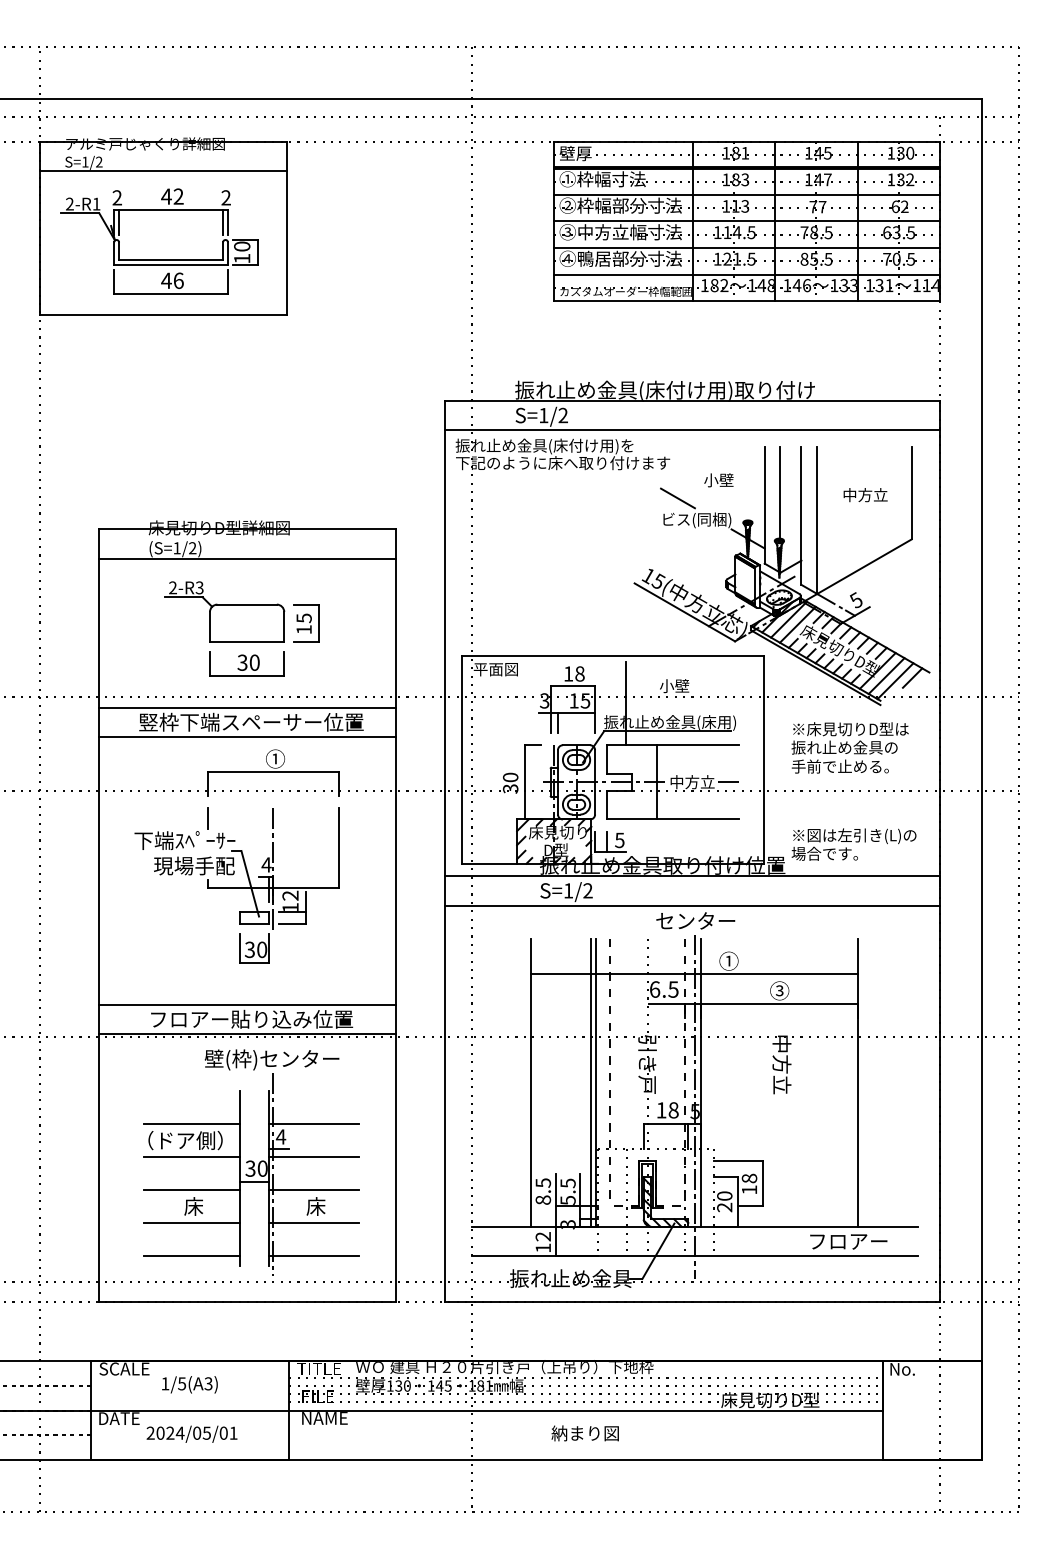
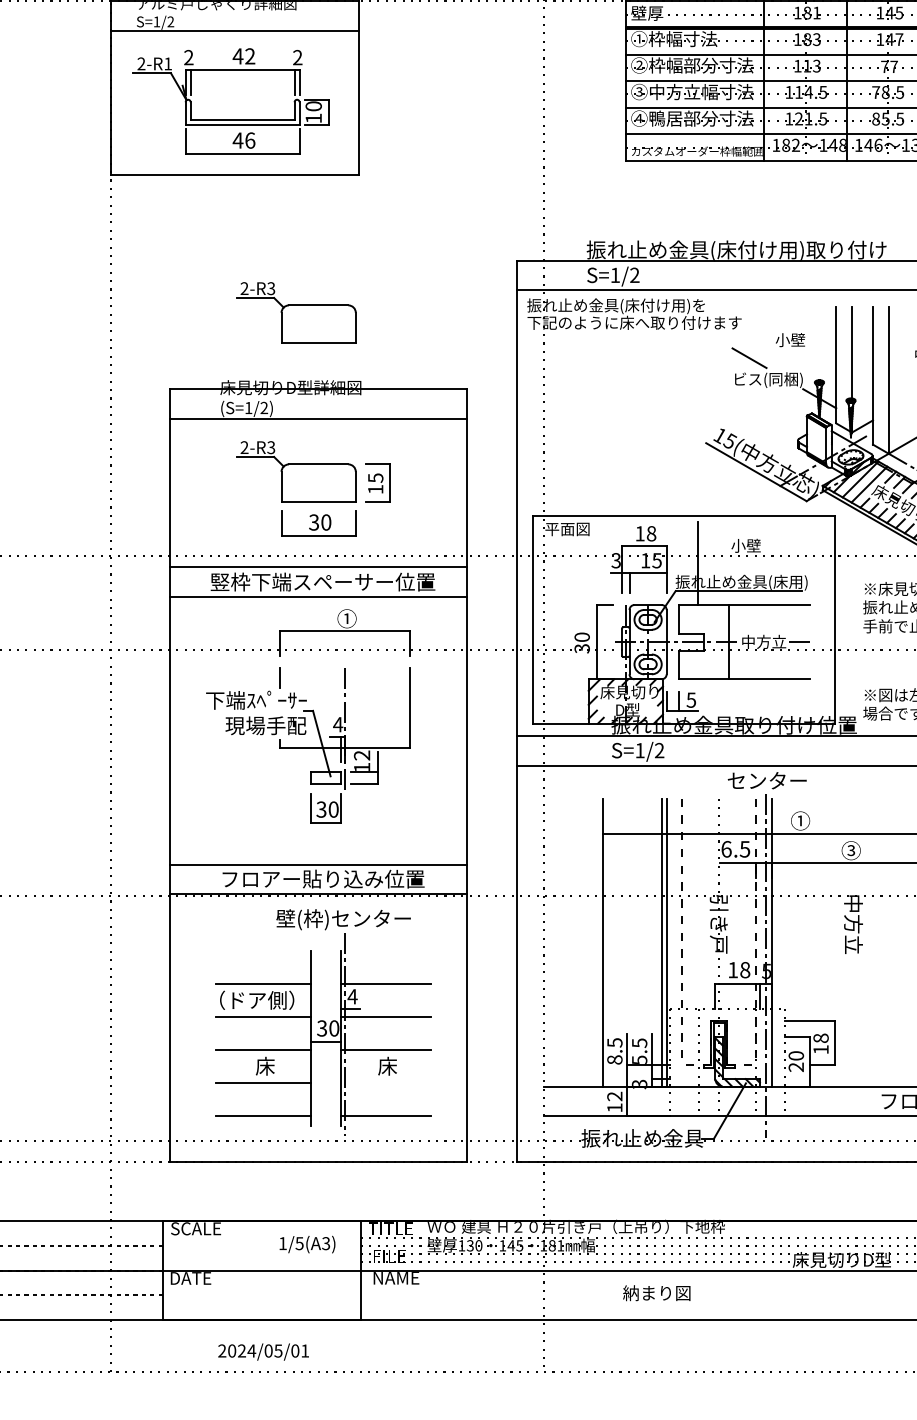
part: (224, 452) -> (296, 312), added
line: (313, 1223) -> (385, 1083), removed
text: (189, 1384) -> (307, 1244), moved
text: (191, 1433) -> (263, 1351), moved

